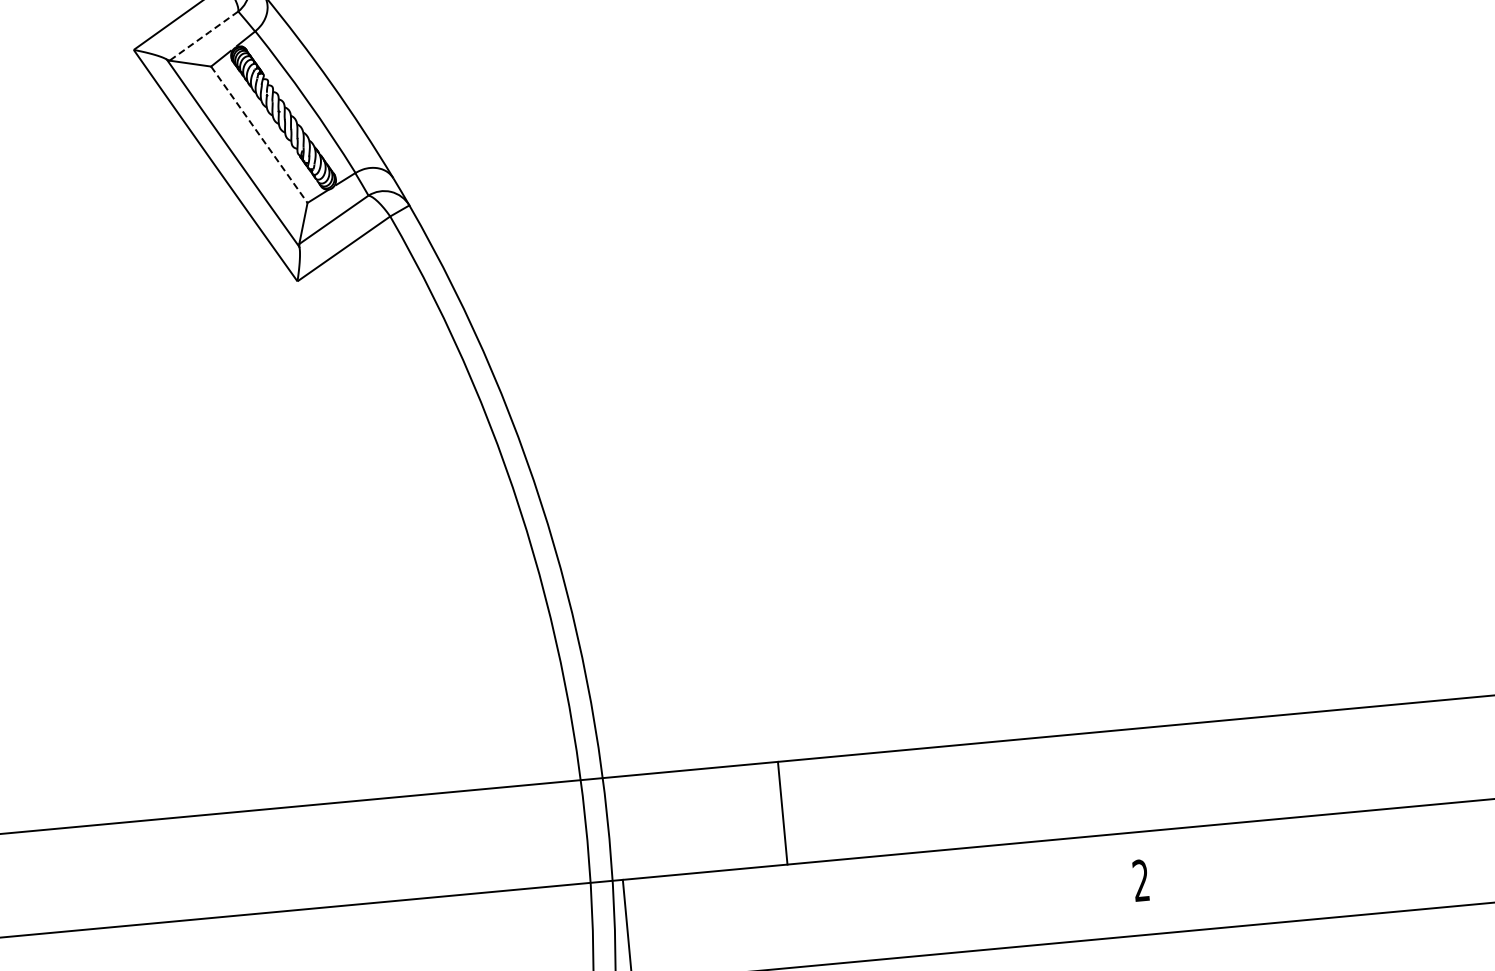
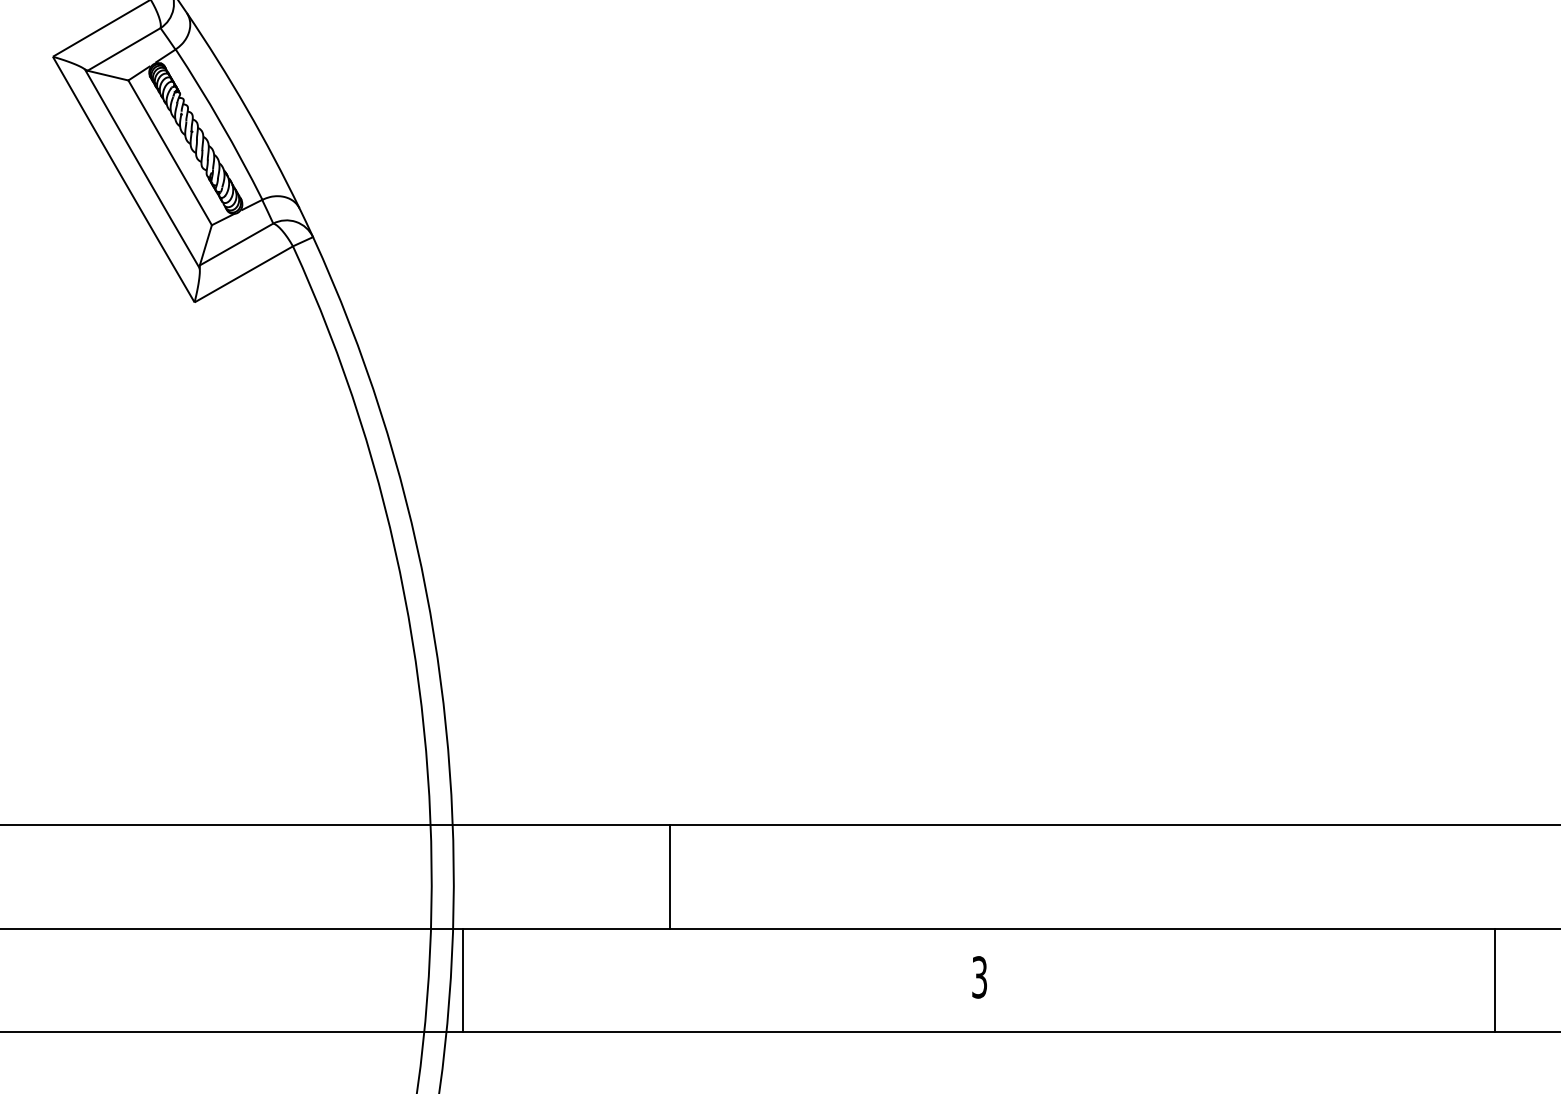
line: (204, 36) -> (124, 49), dashed -> solid
line: (259, 134) -> (170, 152), dashed -> solid
line: (782, 812) -> (669, 876), moved
text: (1141, 880) -> (979, 977), 2 -> 3

